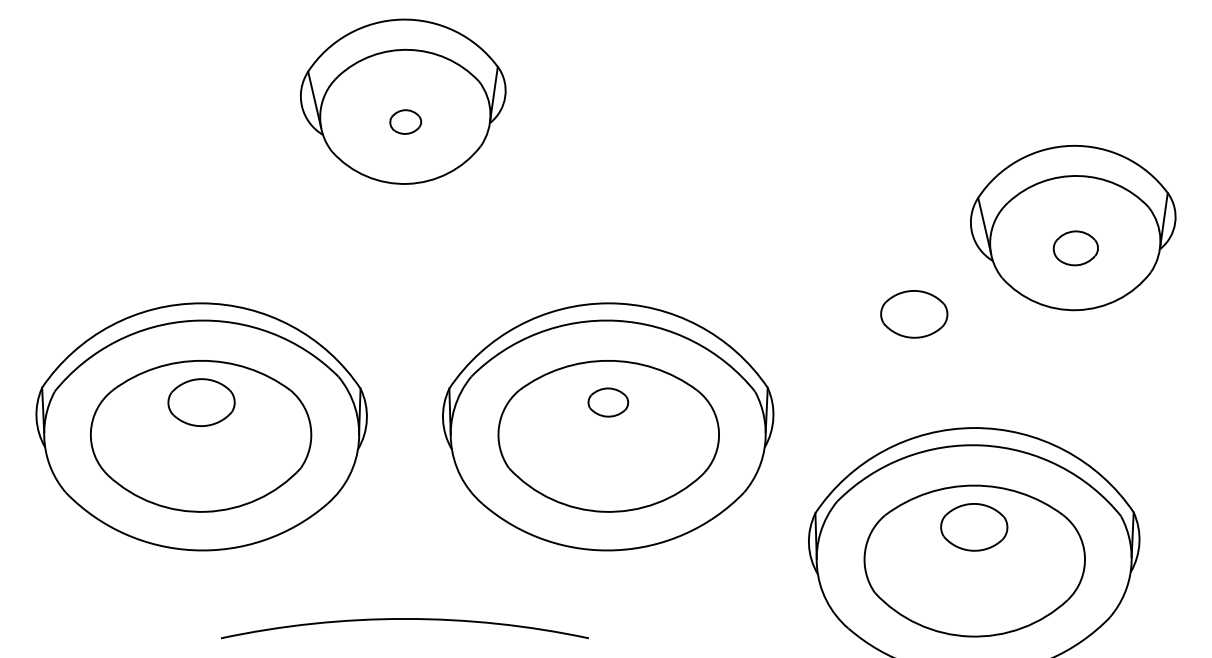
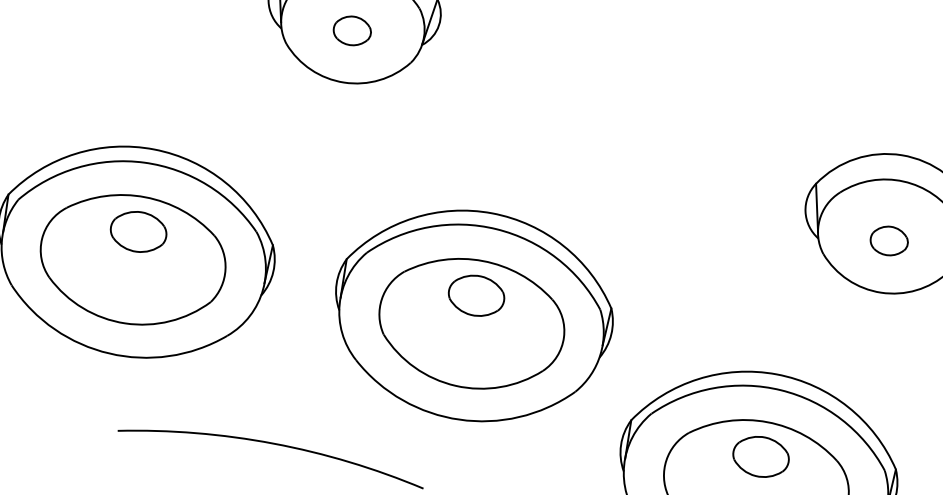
part: (405, 121) -> (352, 30), size x1.43
part: (914, 314) -> (744, 270), removed
part: (608, 402) -> (476, 295), size x1.67

